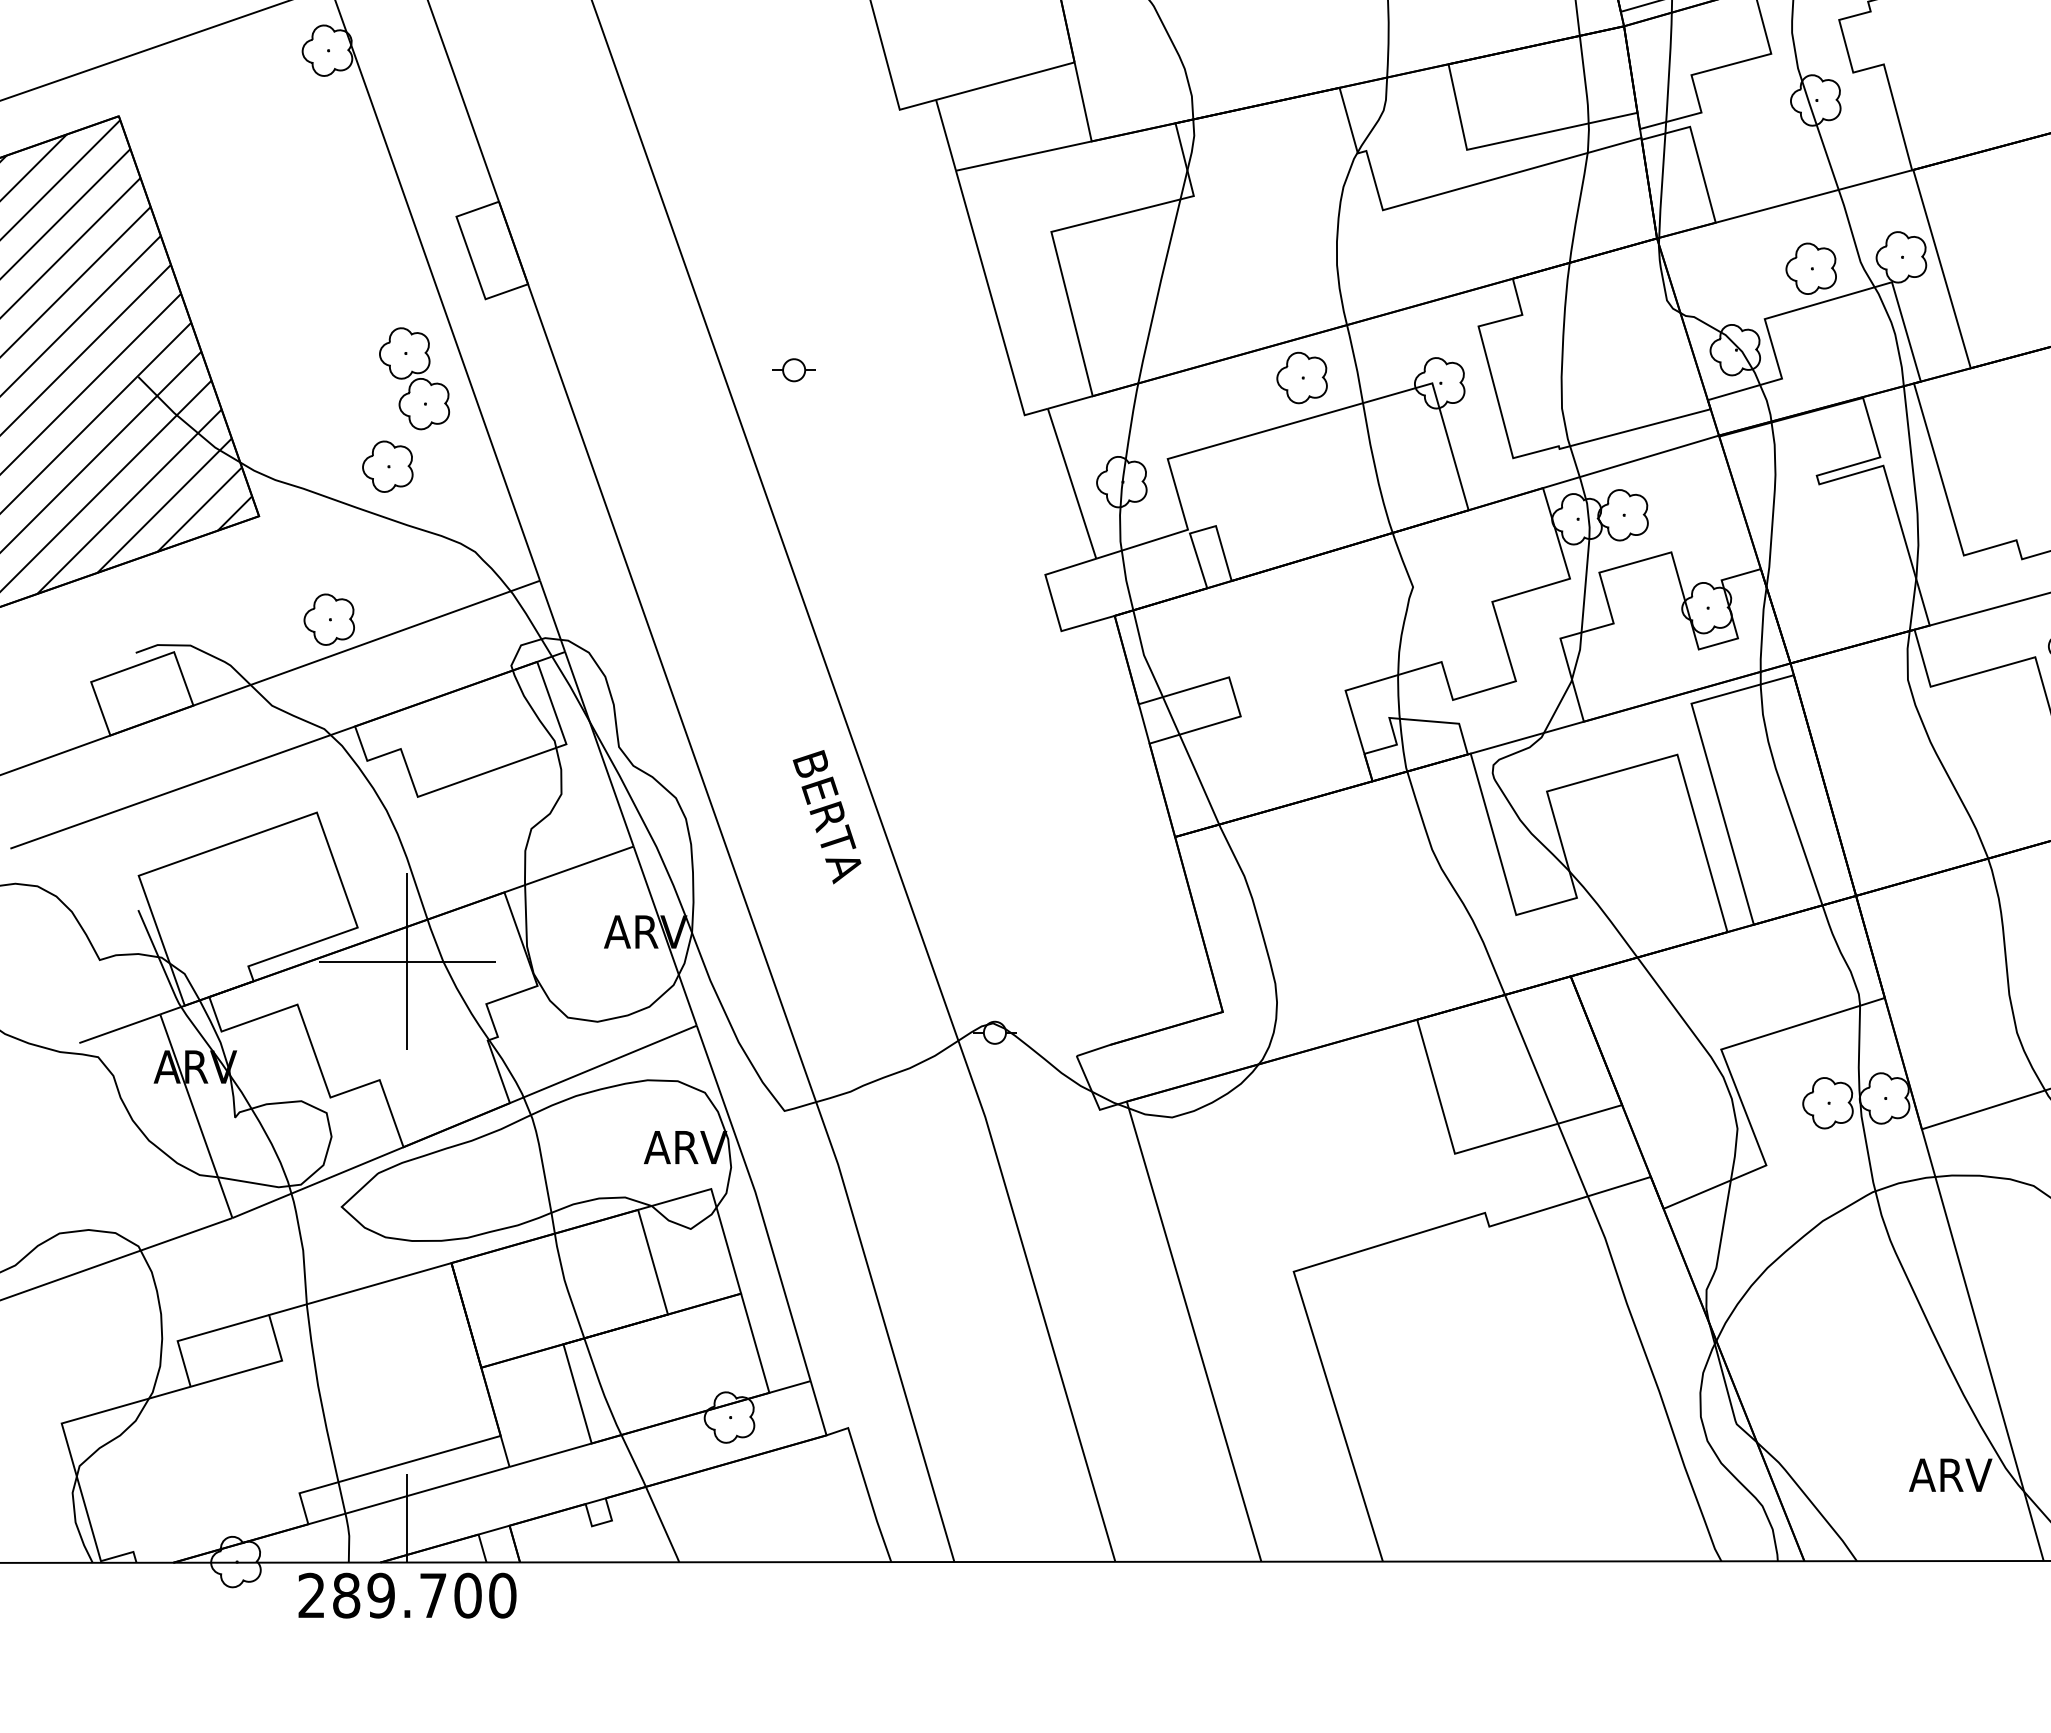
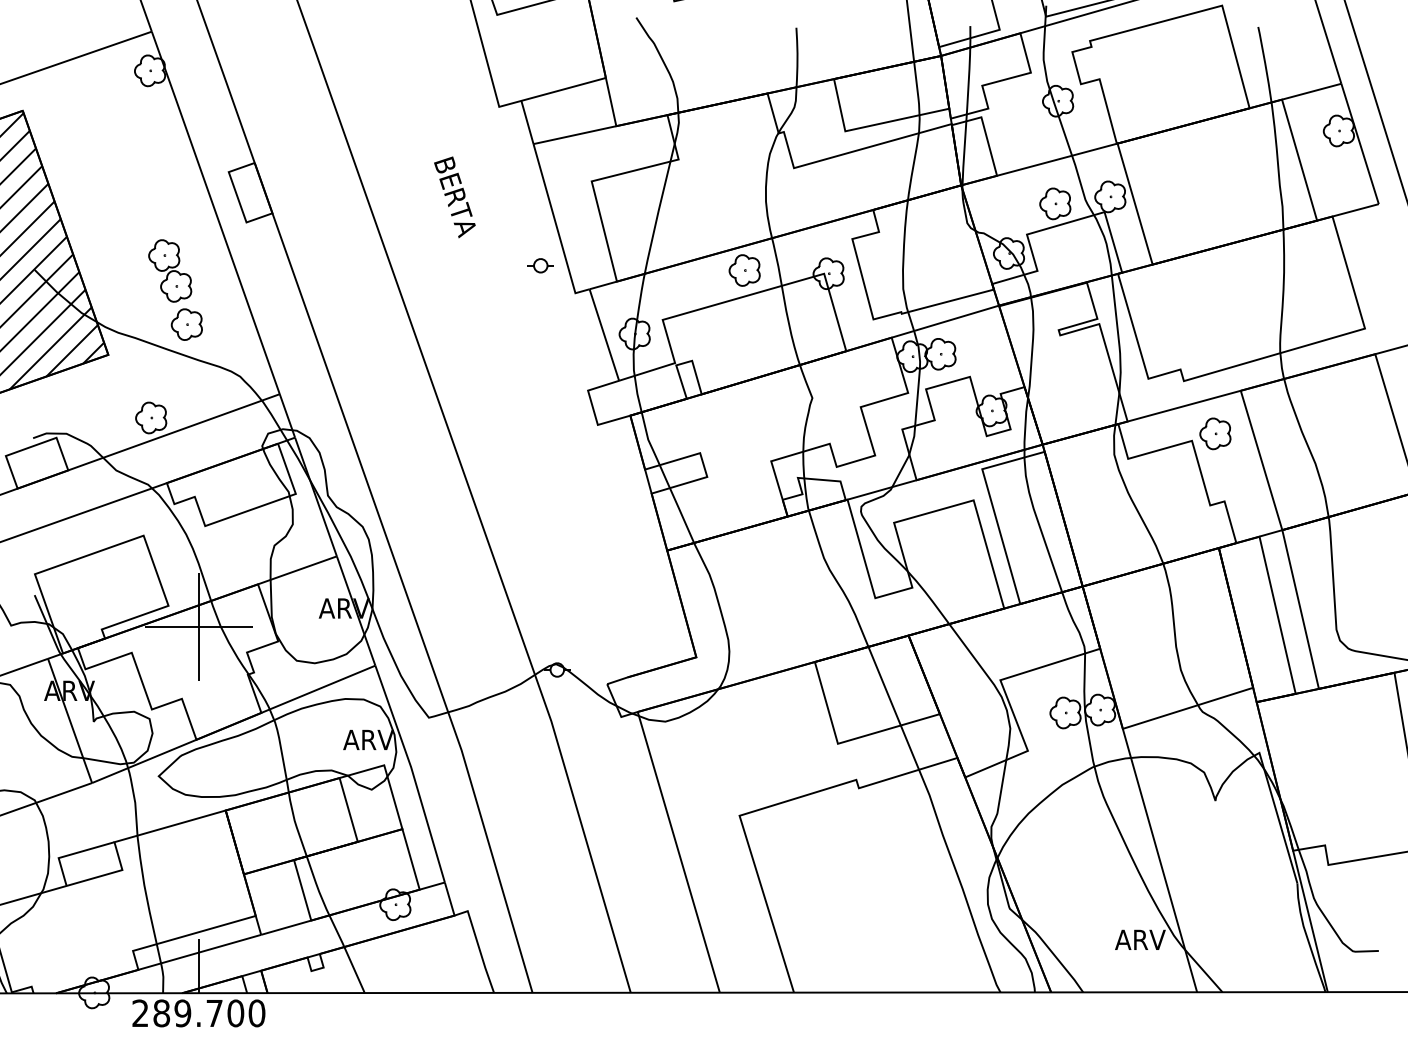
part: (793, 369) -> (540, 265), moved
part: (415, 377) -> (170, 270), moved
text: (826, 817) -> (454, 197), moved

